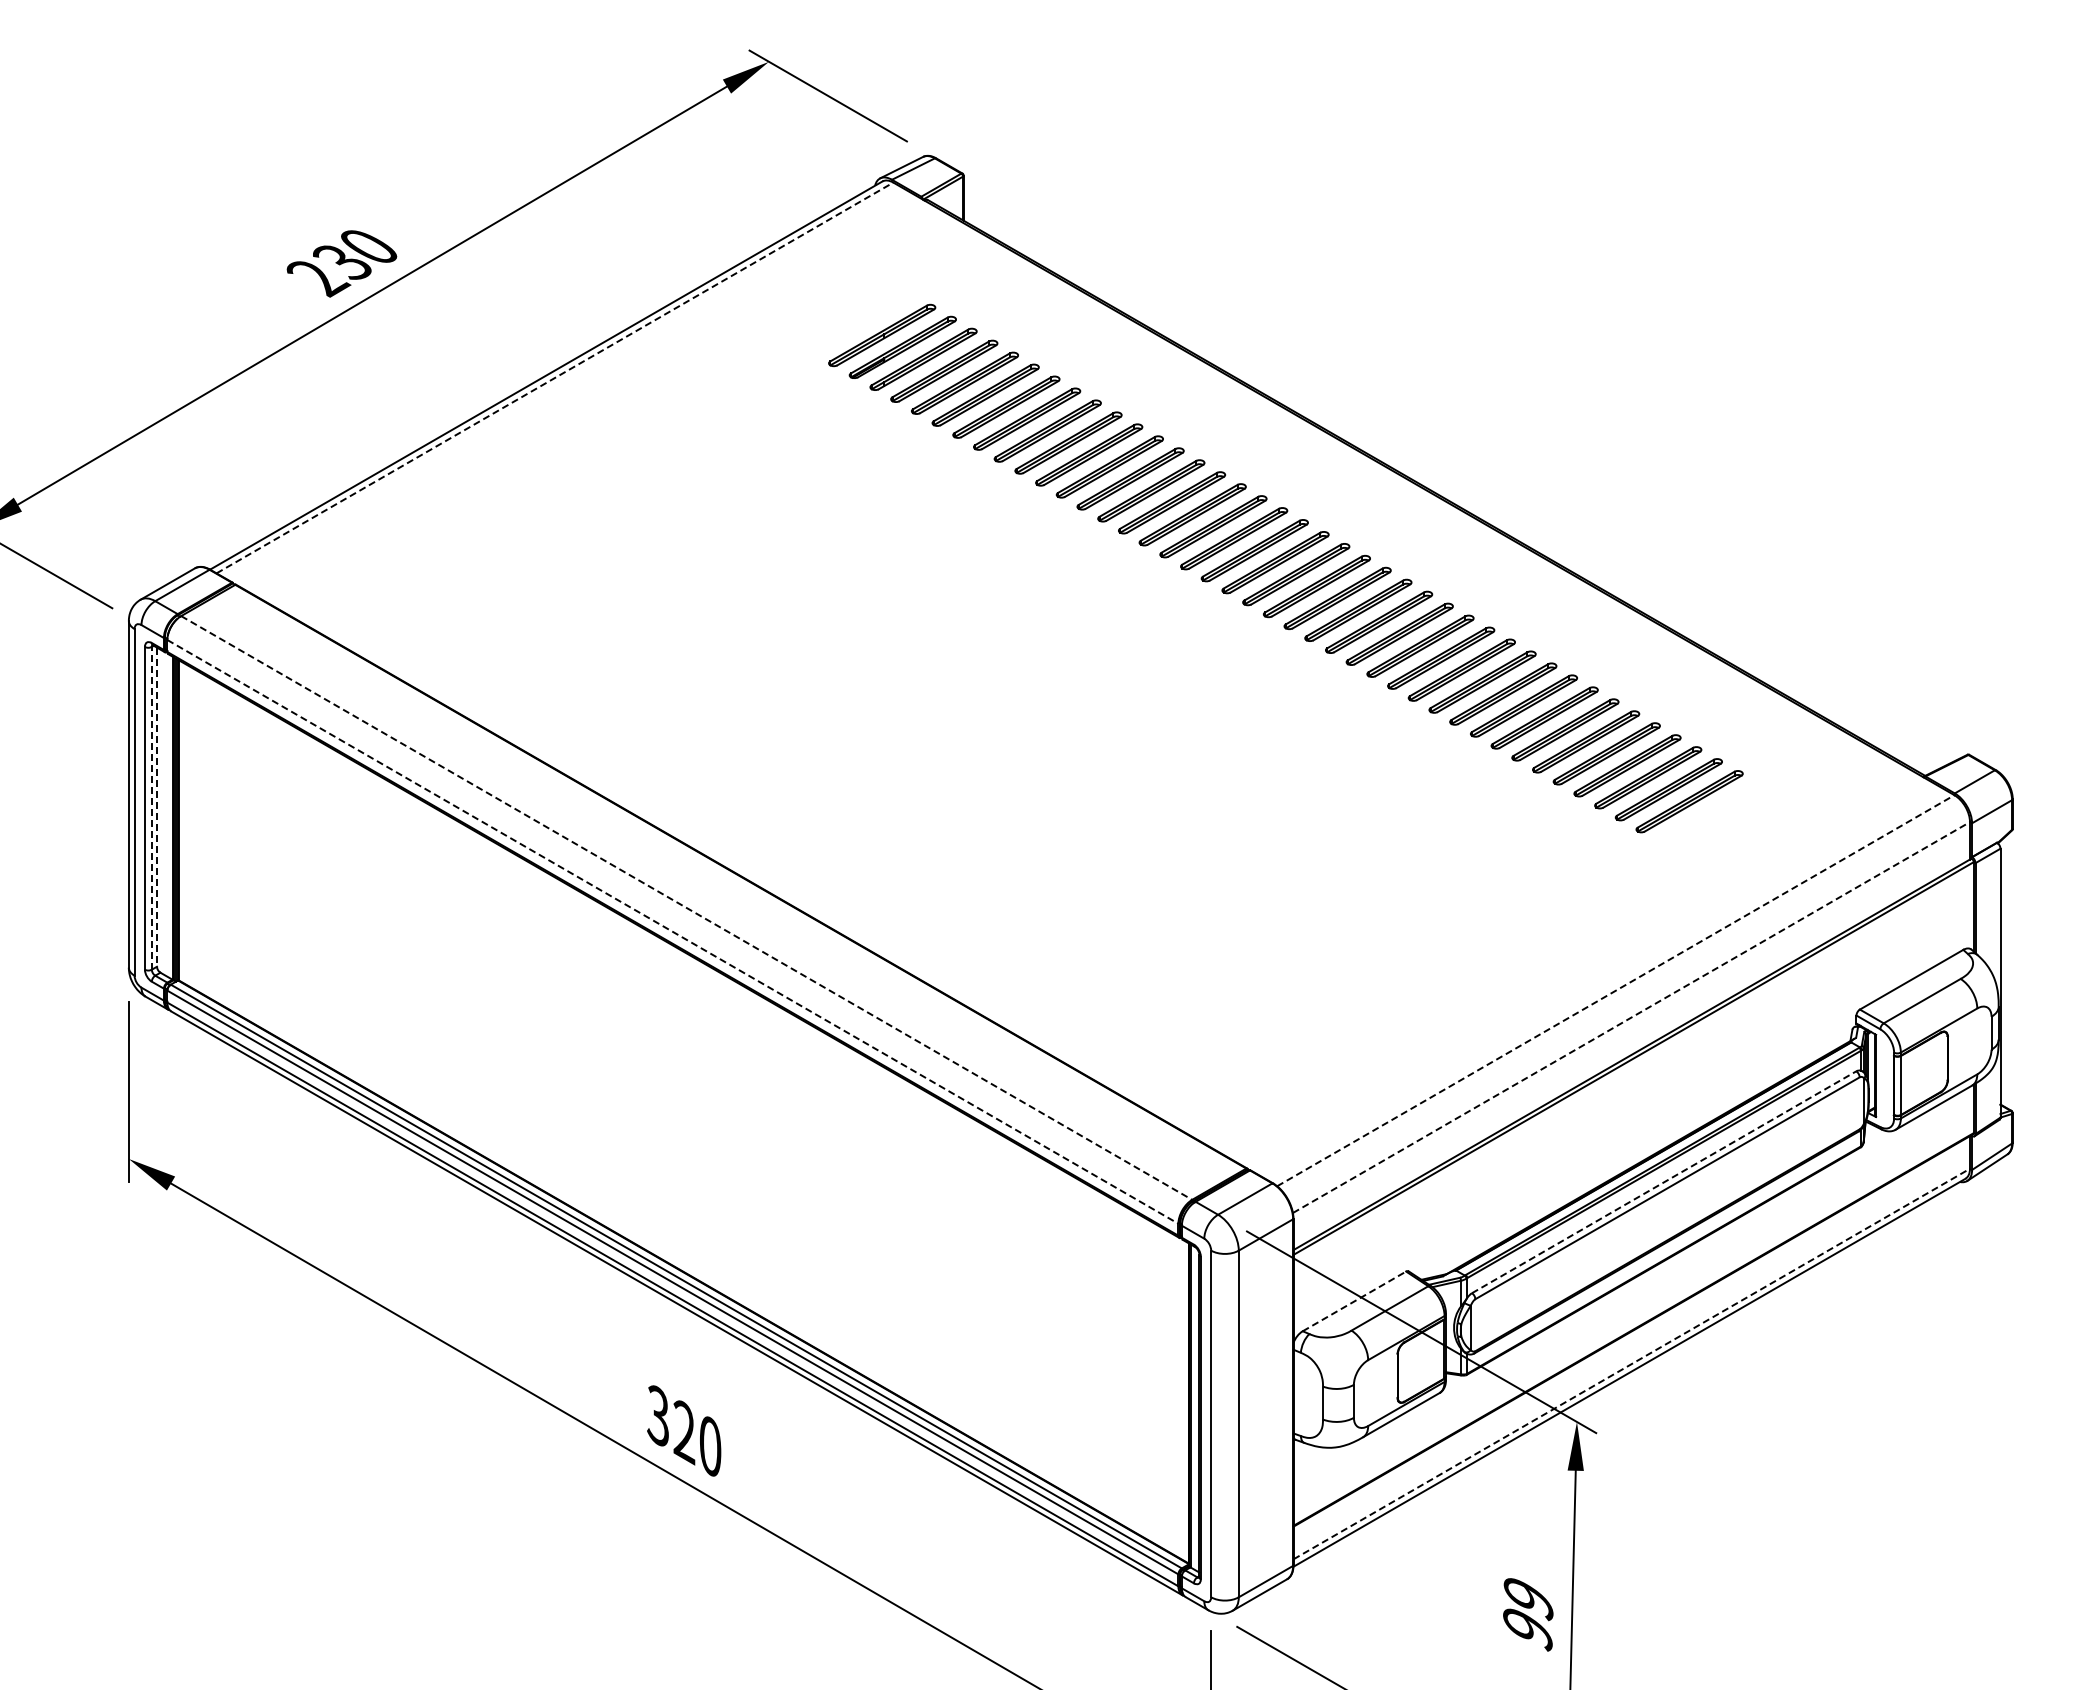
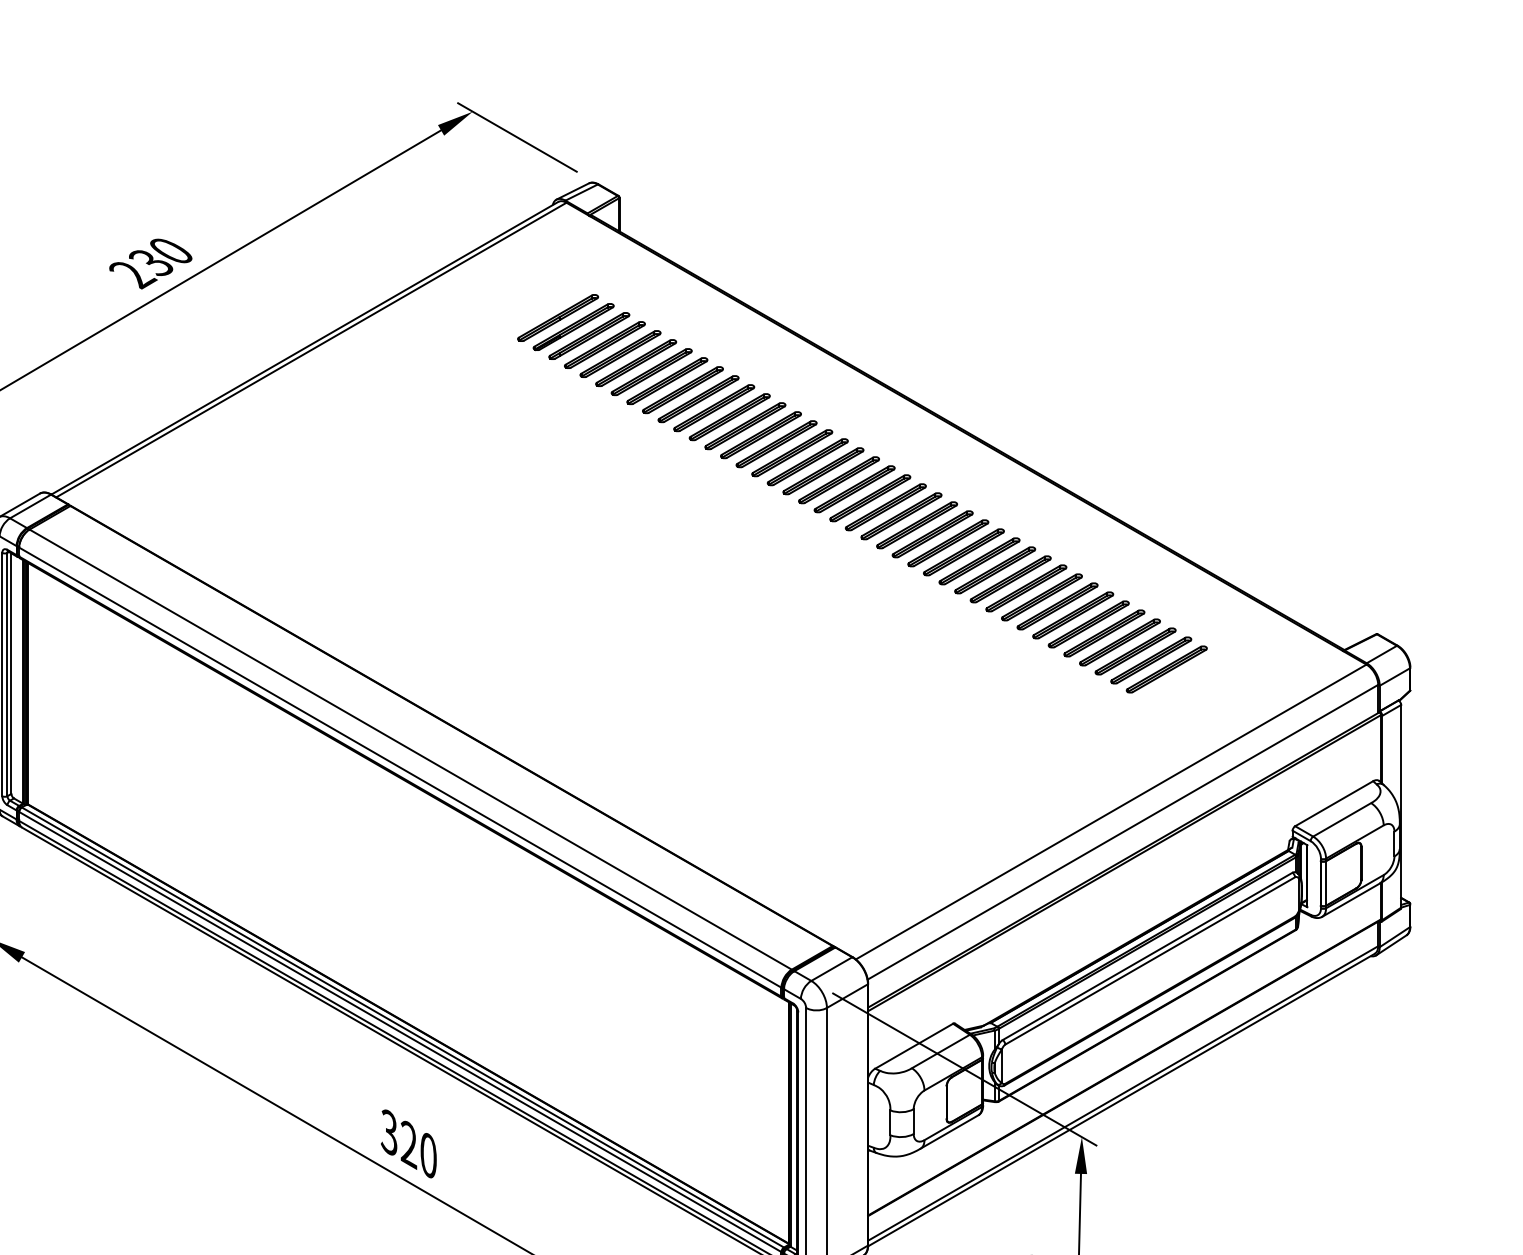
line: (554, 377) -> (311, 349), dashed -> solid
line: (151, 807) -> (7, 673), dashed -> solid
line: (157, 807) -> (11, 673), dashed -> solid
line: (686, 907) -> (410, 749), dashed -> solid
line: (672, 931) -> (400, 767), dashed -> solid
line: (1616, 990) -> (1111, 811), dashed -> solid
line: (1631, 1017) -> (1123, 832), dashed -> solid
line: (1664, 1182) -> (1147, 956), dashed -> solid
line: (1354, 1301) -> (914, 1046), dashed -> solid
line: (1631, 1364) -> (1123, 1093), dashed -> solid

